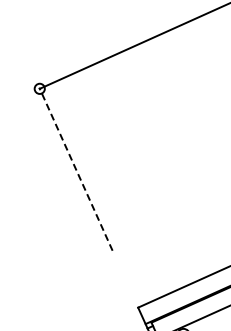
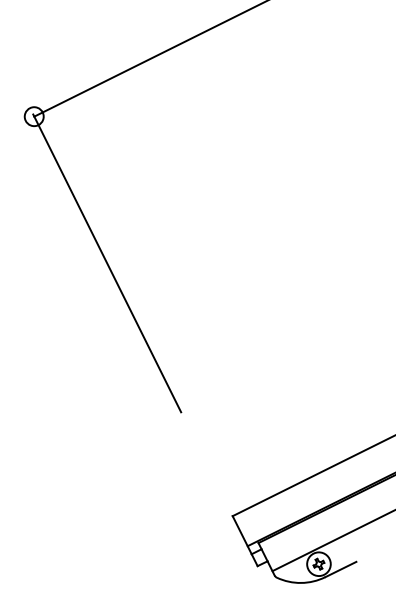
line: (75, 168) -> (106, 262), dashed -> solid

